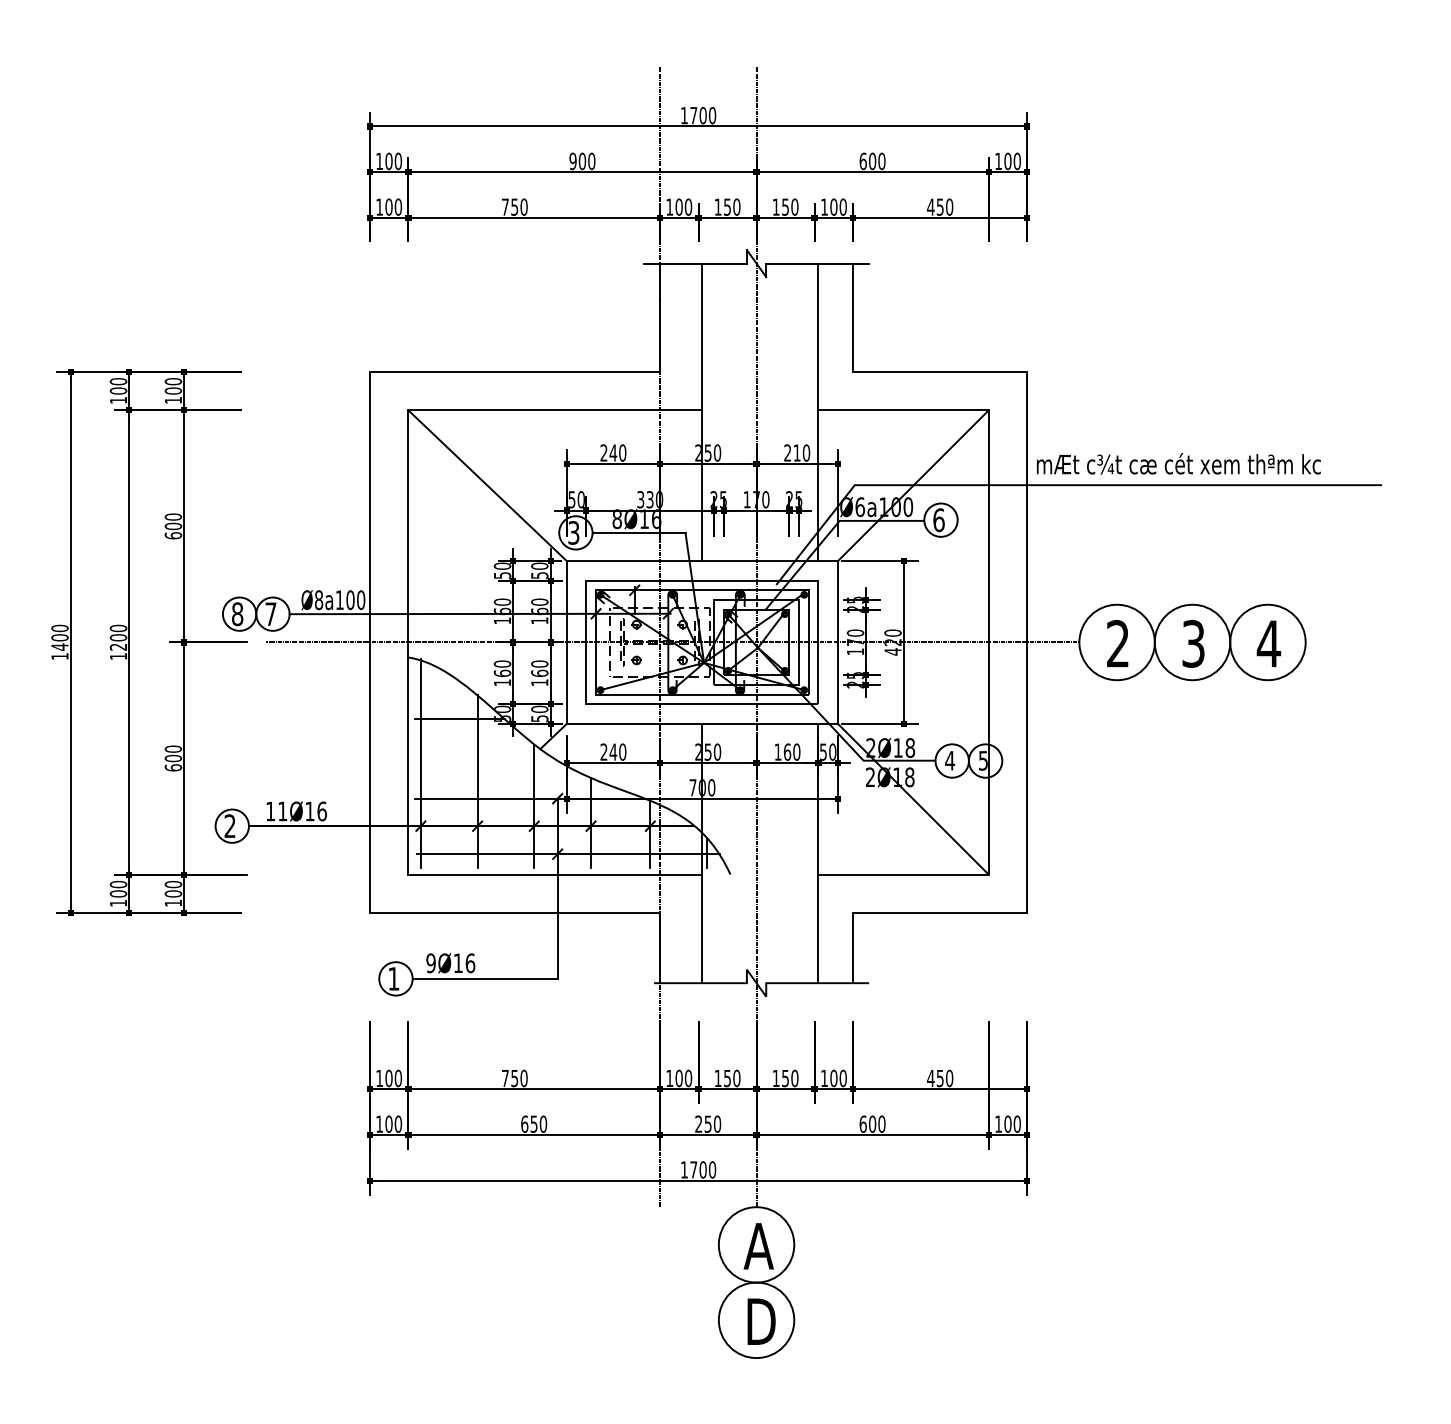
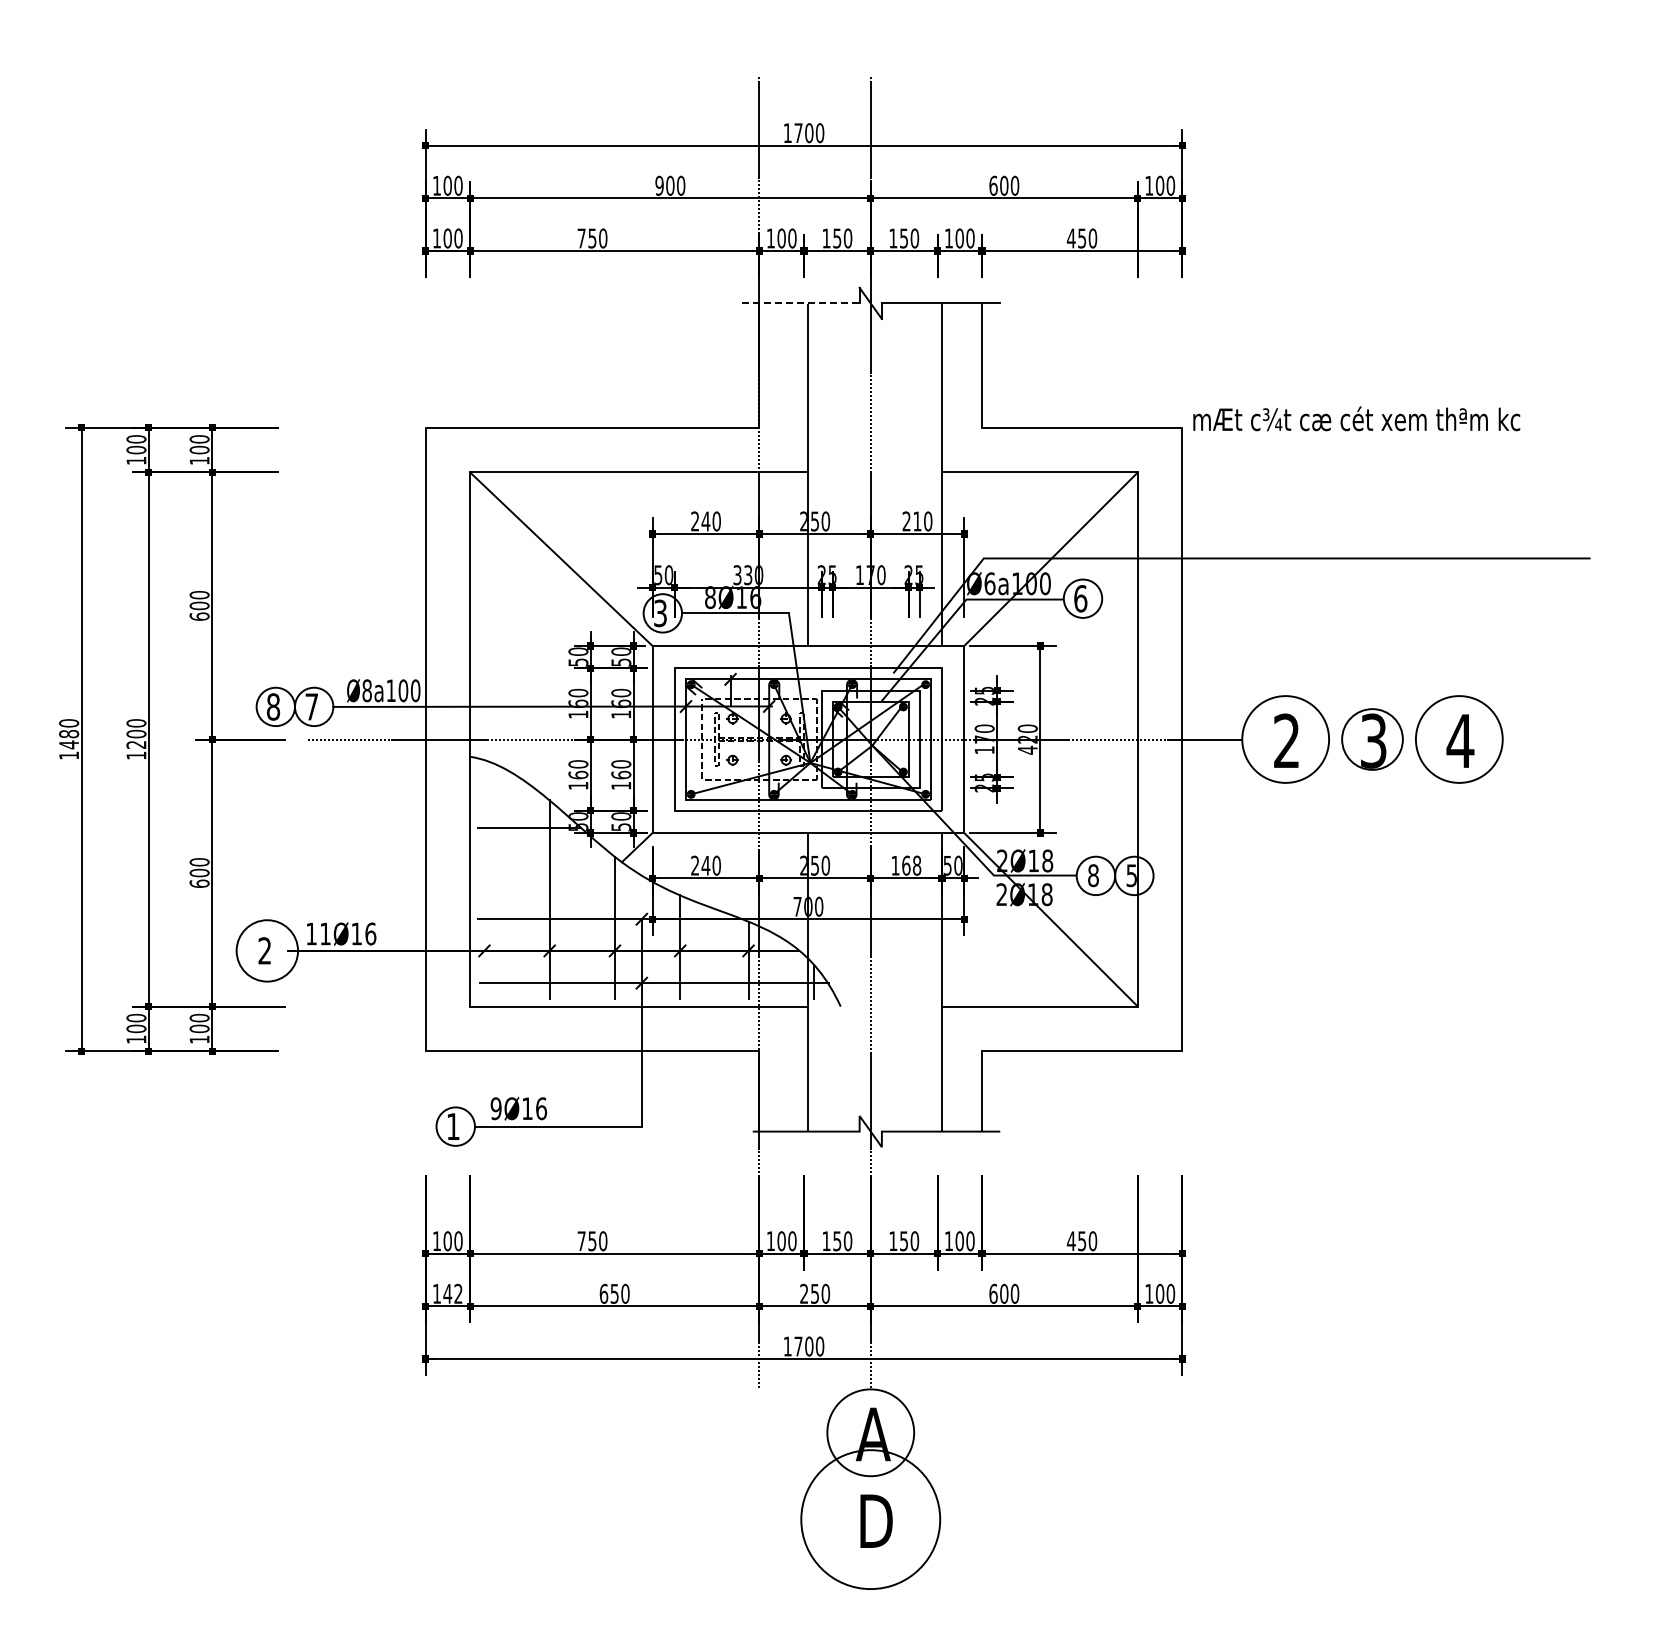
line: (695, 263) -> (800, 303), solid -> dashed
text: (1178, 463) -> (1356, 418), moved
text: (59, 637) -> (68, 733), 1400 -> 1480
circle: (1192, 642) -> (1372, 739), size x0.7
text: (796, 751) -> (916, 865), 160 -> 168
text: (950, 760) -> (1093, 875), 4 -> 8
line: (420, 763) -> (484, 878), removed
circle: (232, 825) -> (267, 950), size x1.6
text: (393, 1123) -> (452, 1293), 100 -> 142
circle: (756, 1320) -> (870, 1519), size x1.6

